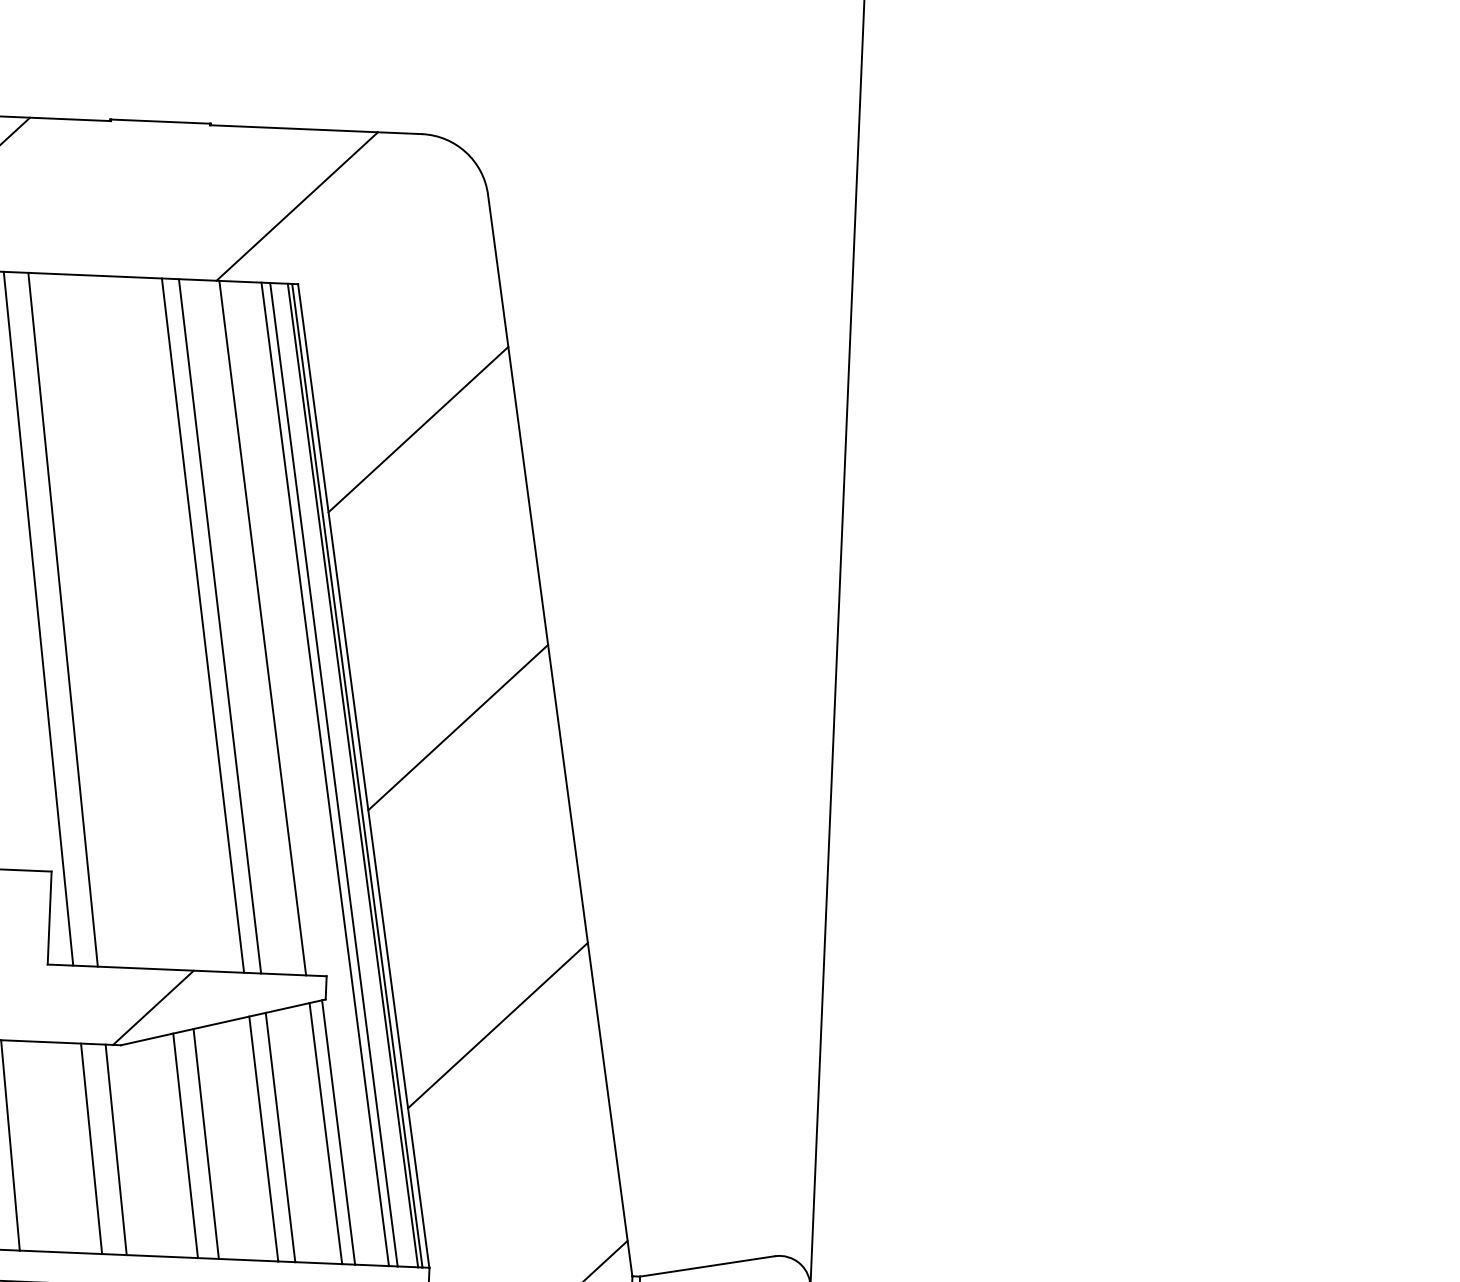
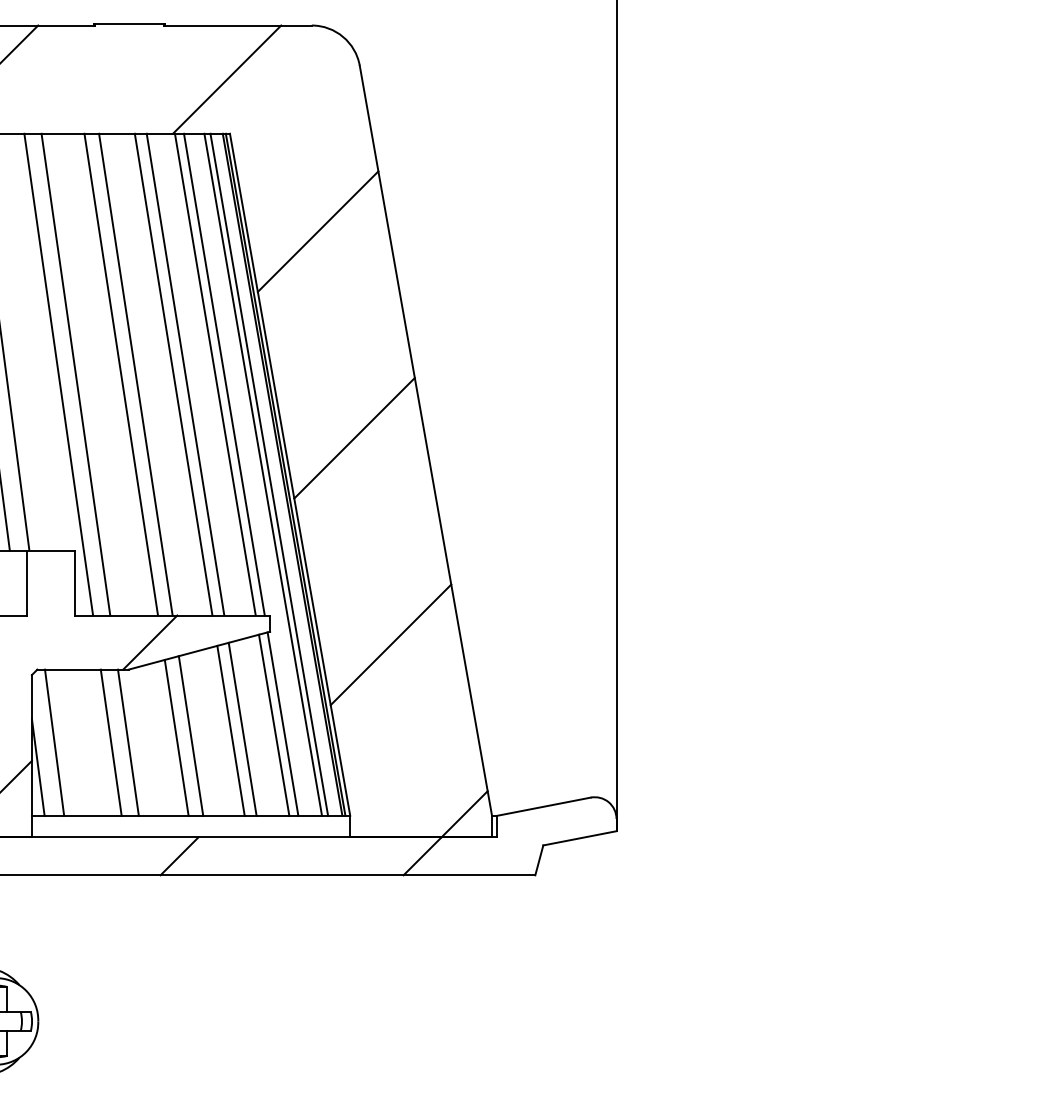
line: (128, 622) -> (121, 374), added
line: (148, 623) -> (135, 374), added
line: (275, 628) -> (224, 374), added

